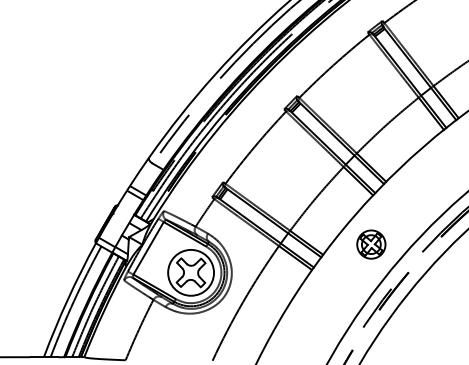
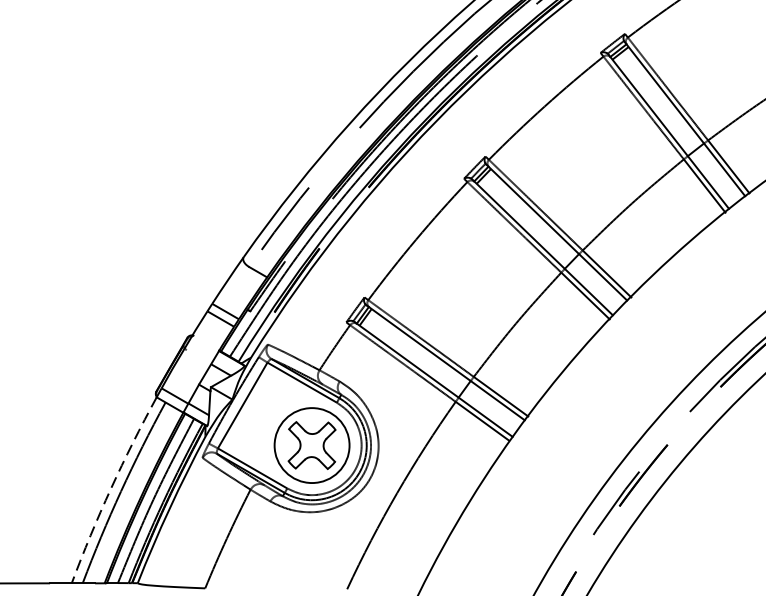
part: (371, 244) -> (606, 399), removed
arc: (67, 299) -> (110, 489), solid -> dashed

